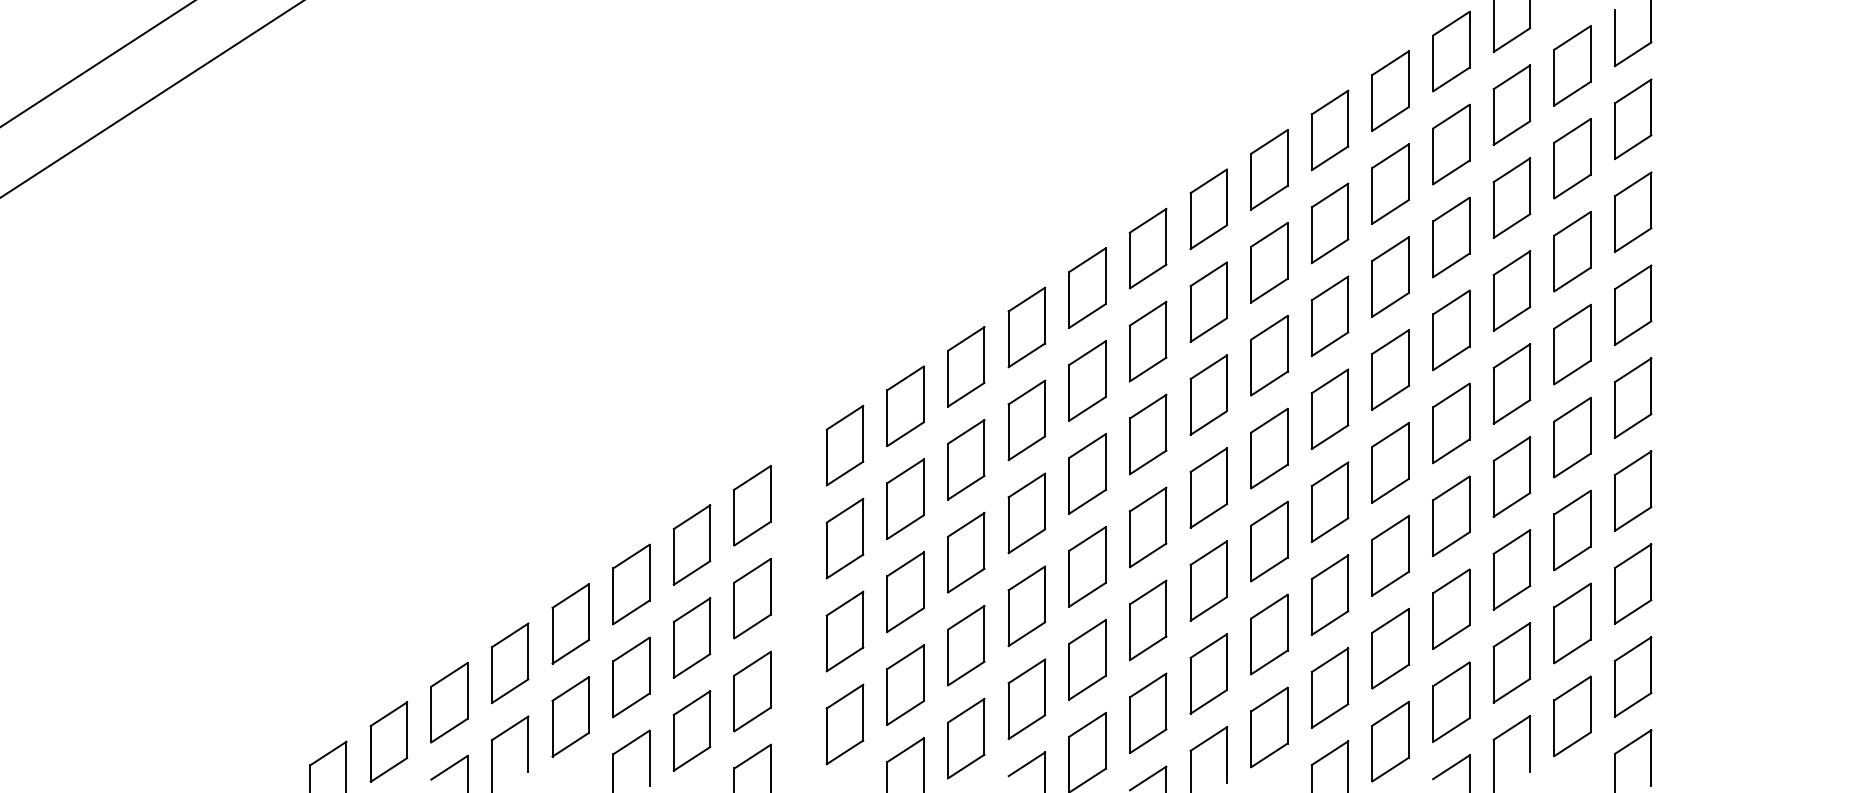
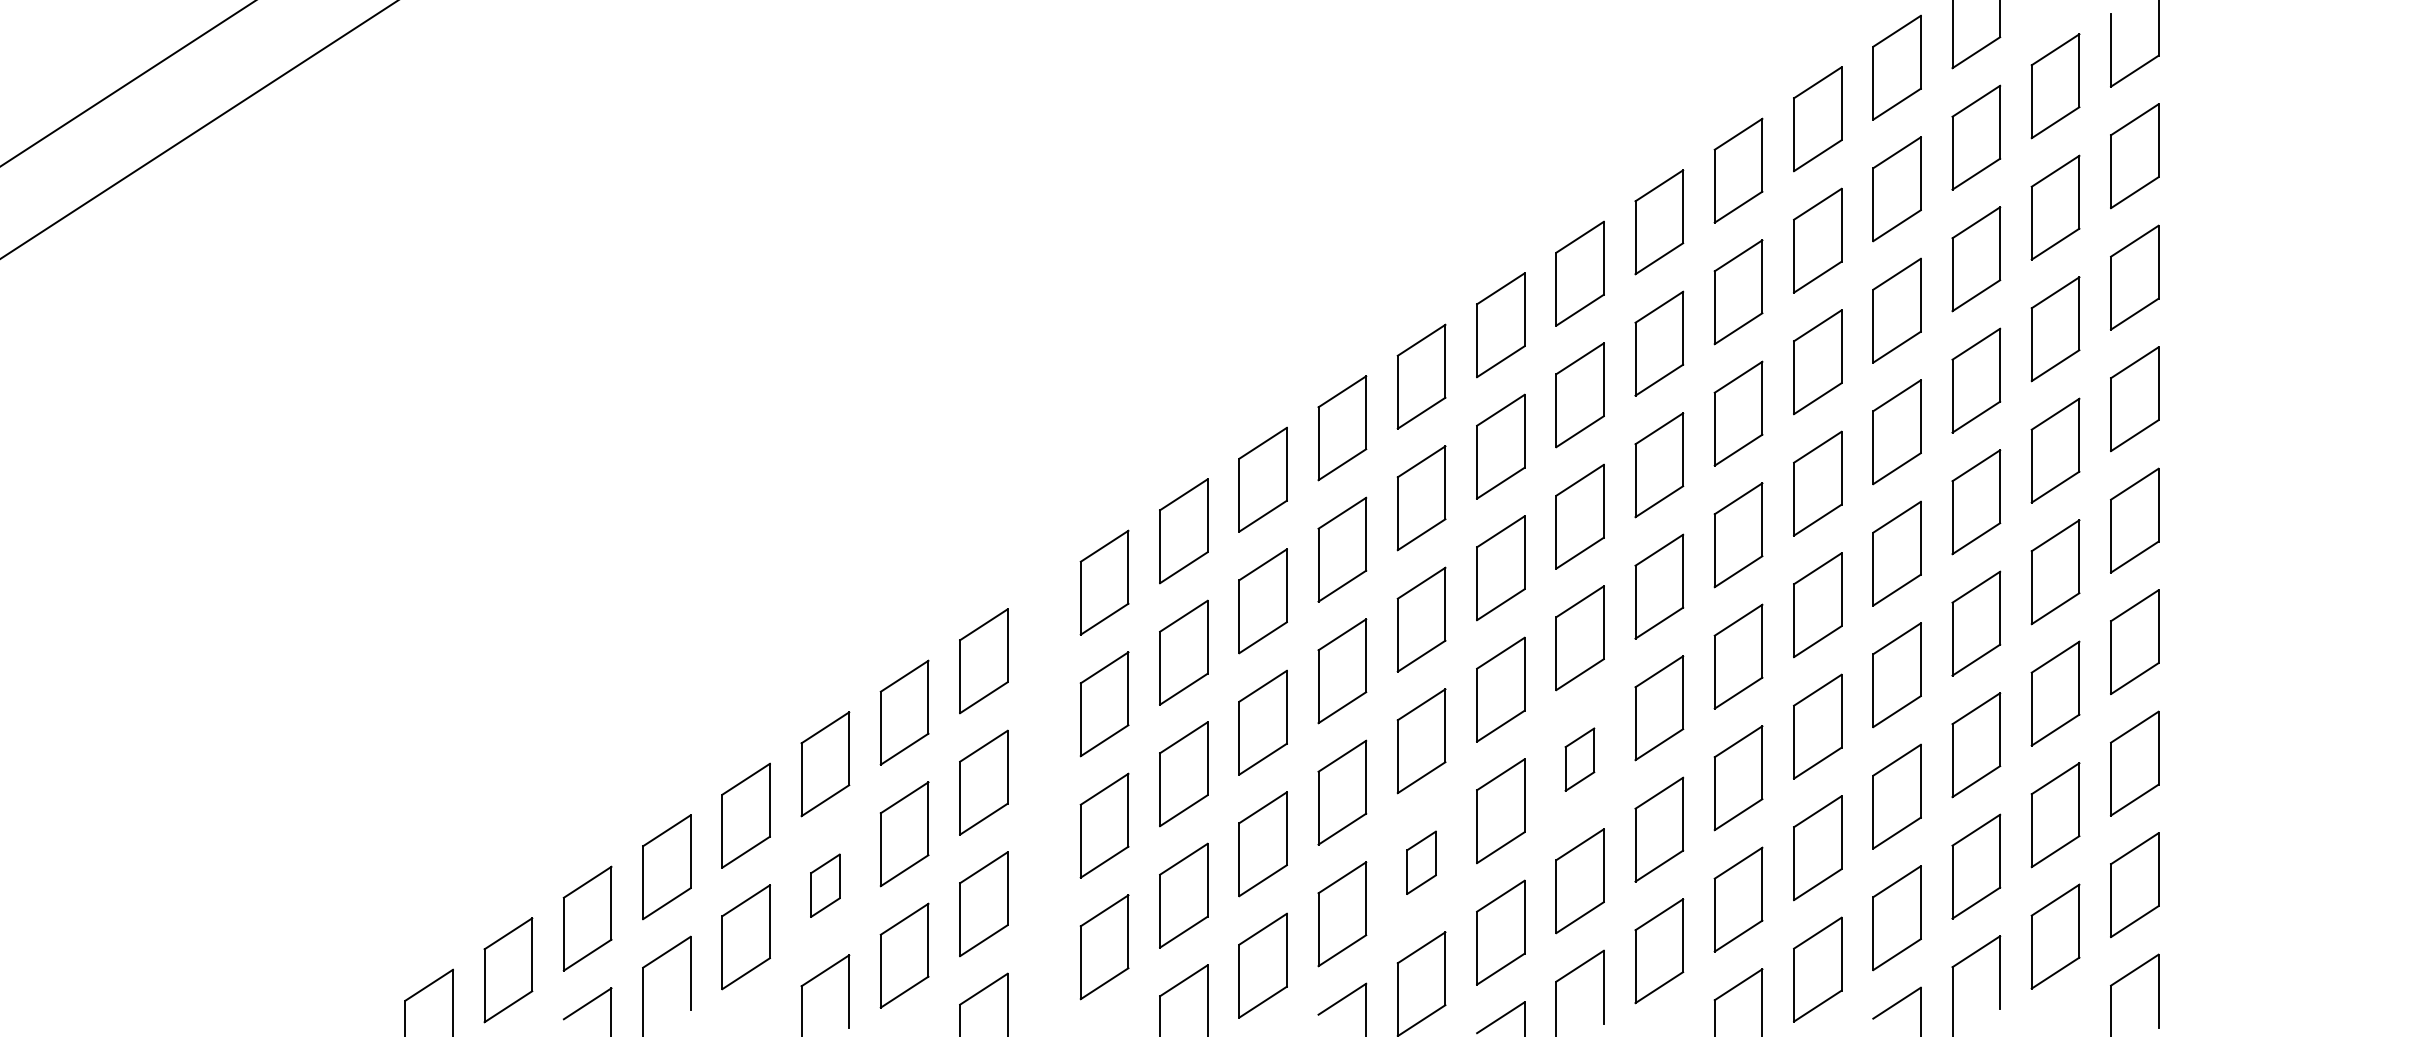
part: (1208, 580) -> (1579, 759), size x0.6
part: (1087, 659) -> (1421, 862), size x0.6
part: (631, 677) -> (825, 885), size x0.6

